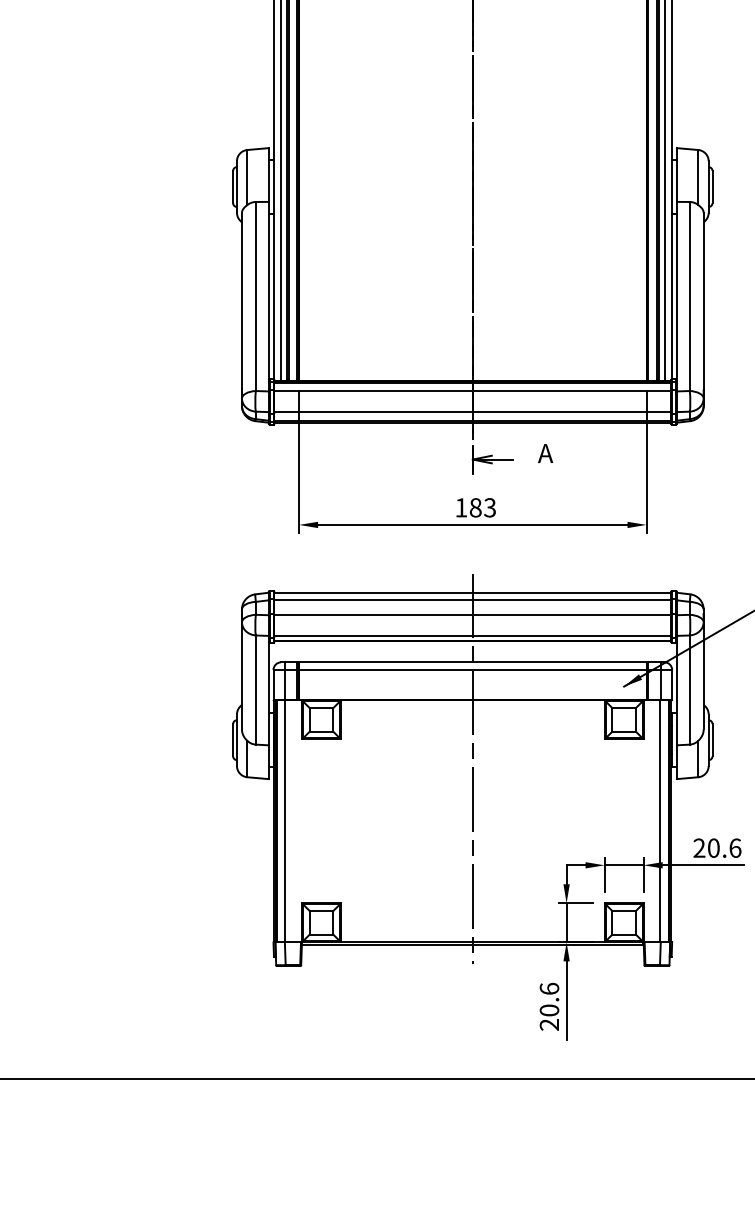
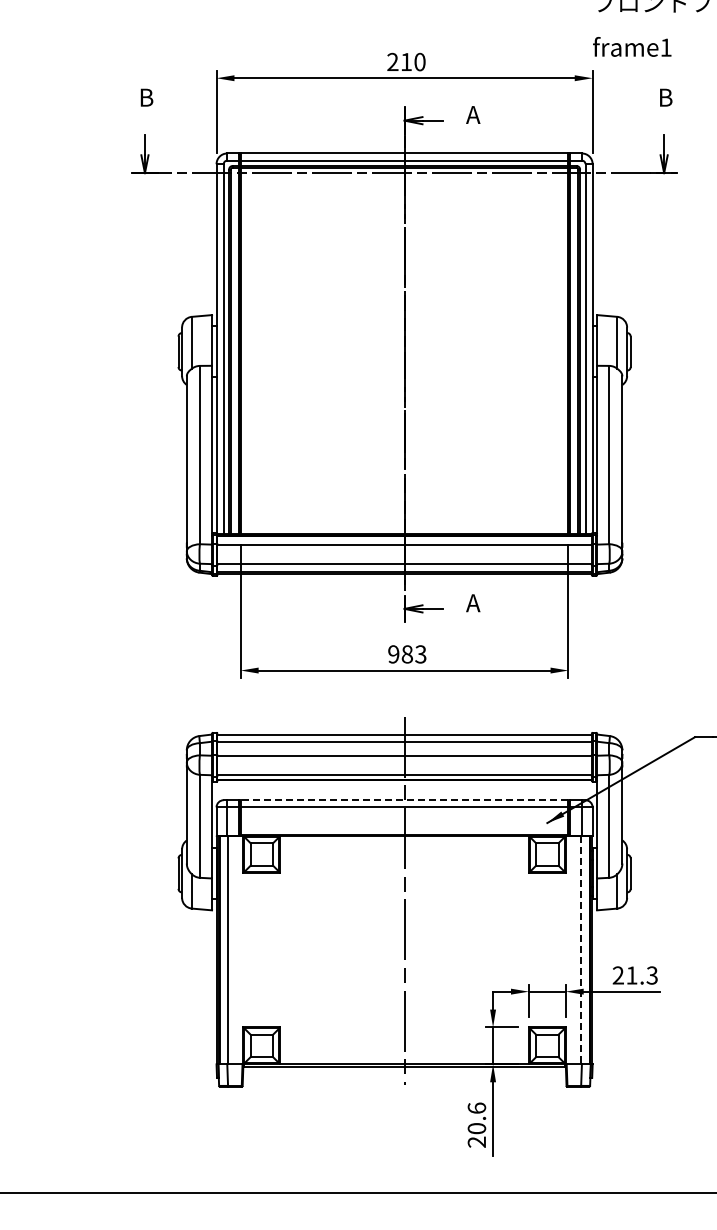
text: (461, 507) -> (393, 654), 183 -> 983
line: (472, 662) -> (404, 800), solid -> dashed
line: (660, 821) -> (581, 950), solid -> dashed
text: (724, 848) -> (642, 975), 20.6 -> 21.3

